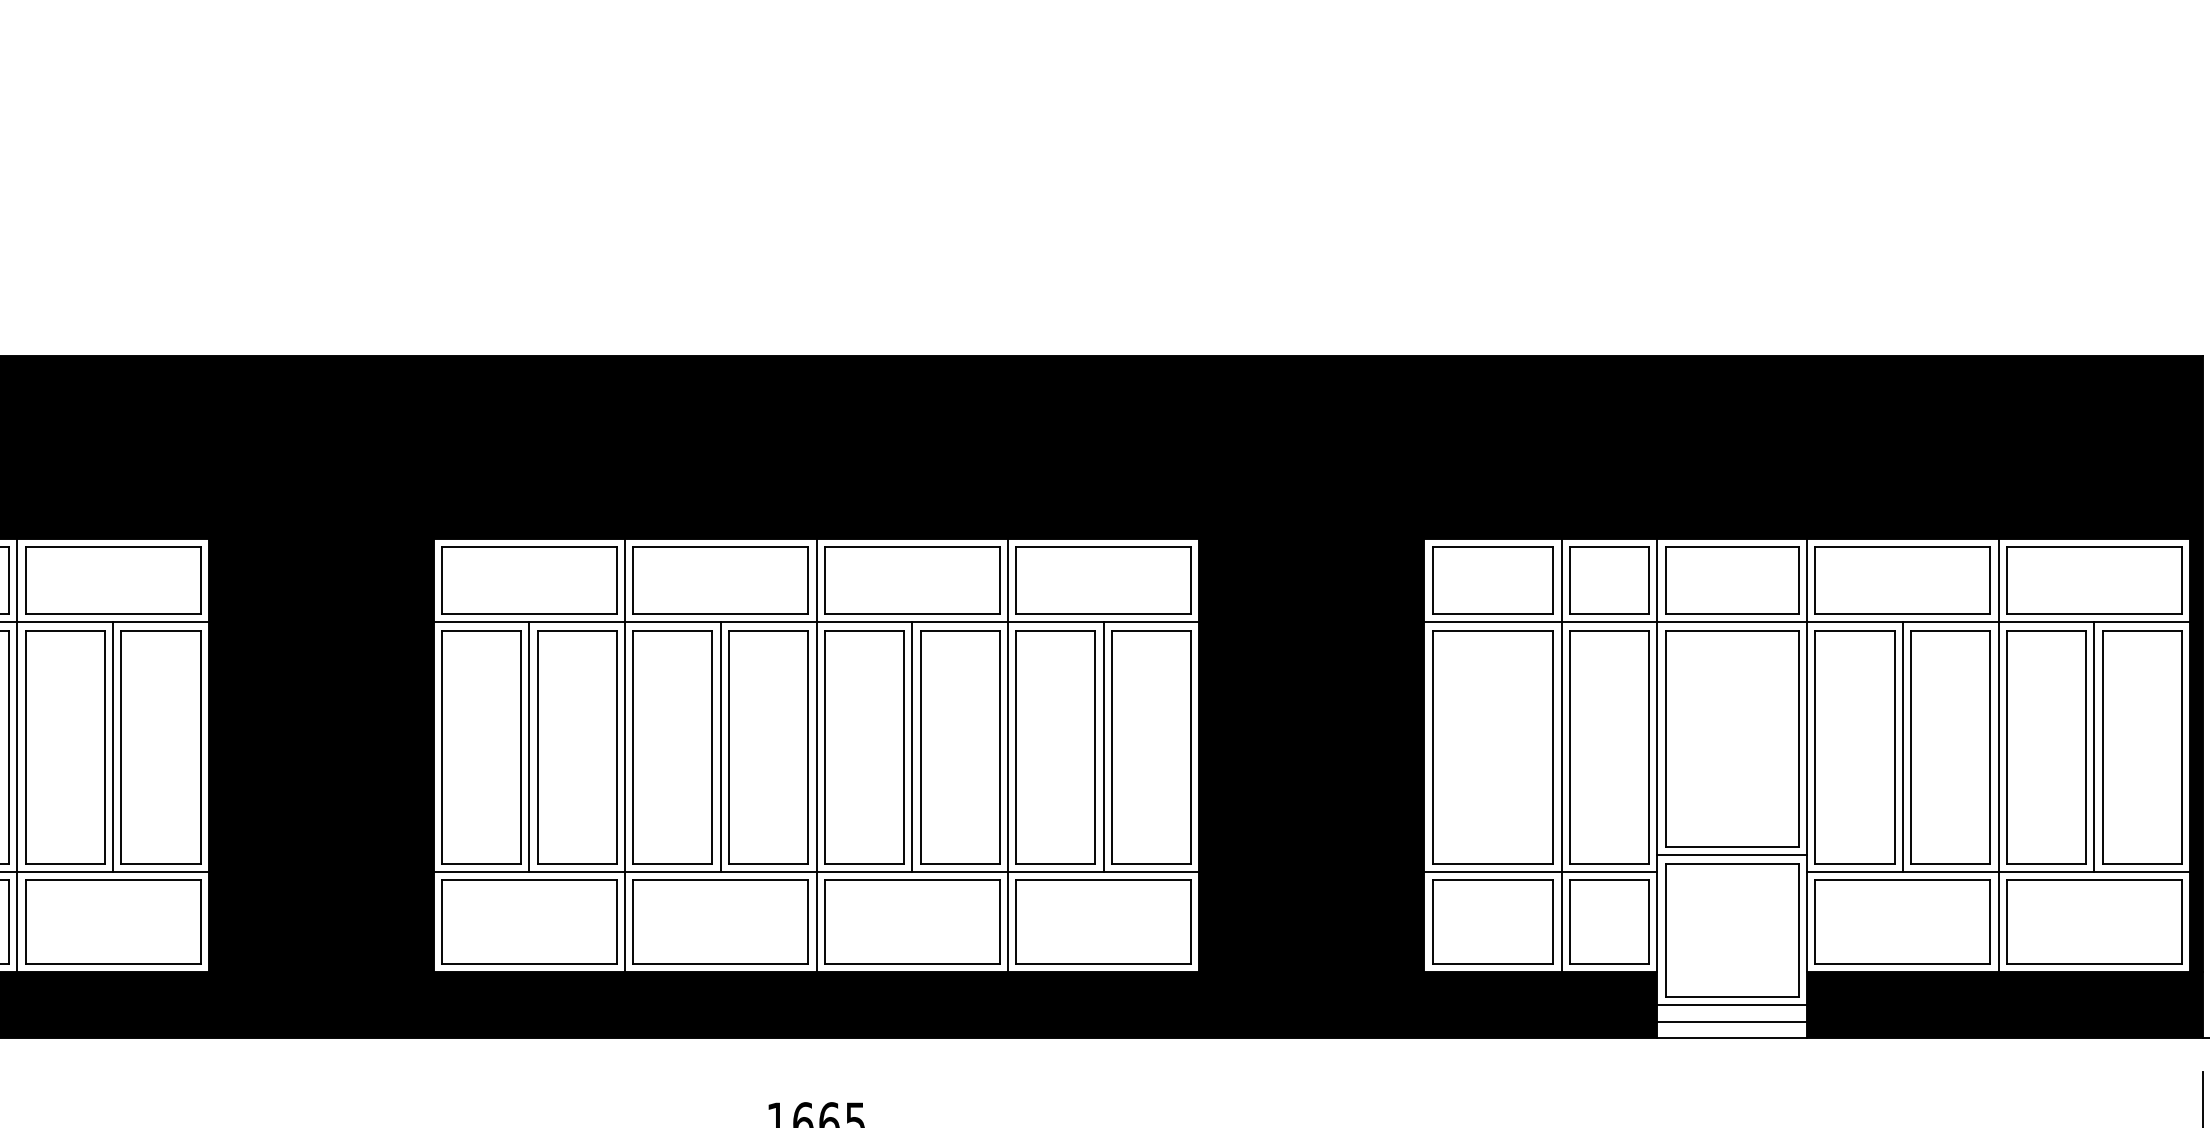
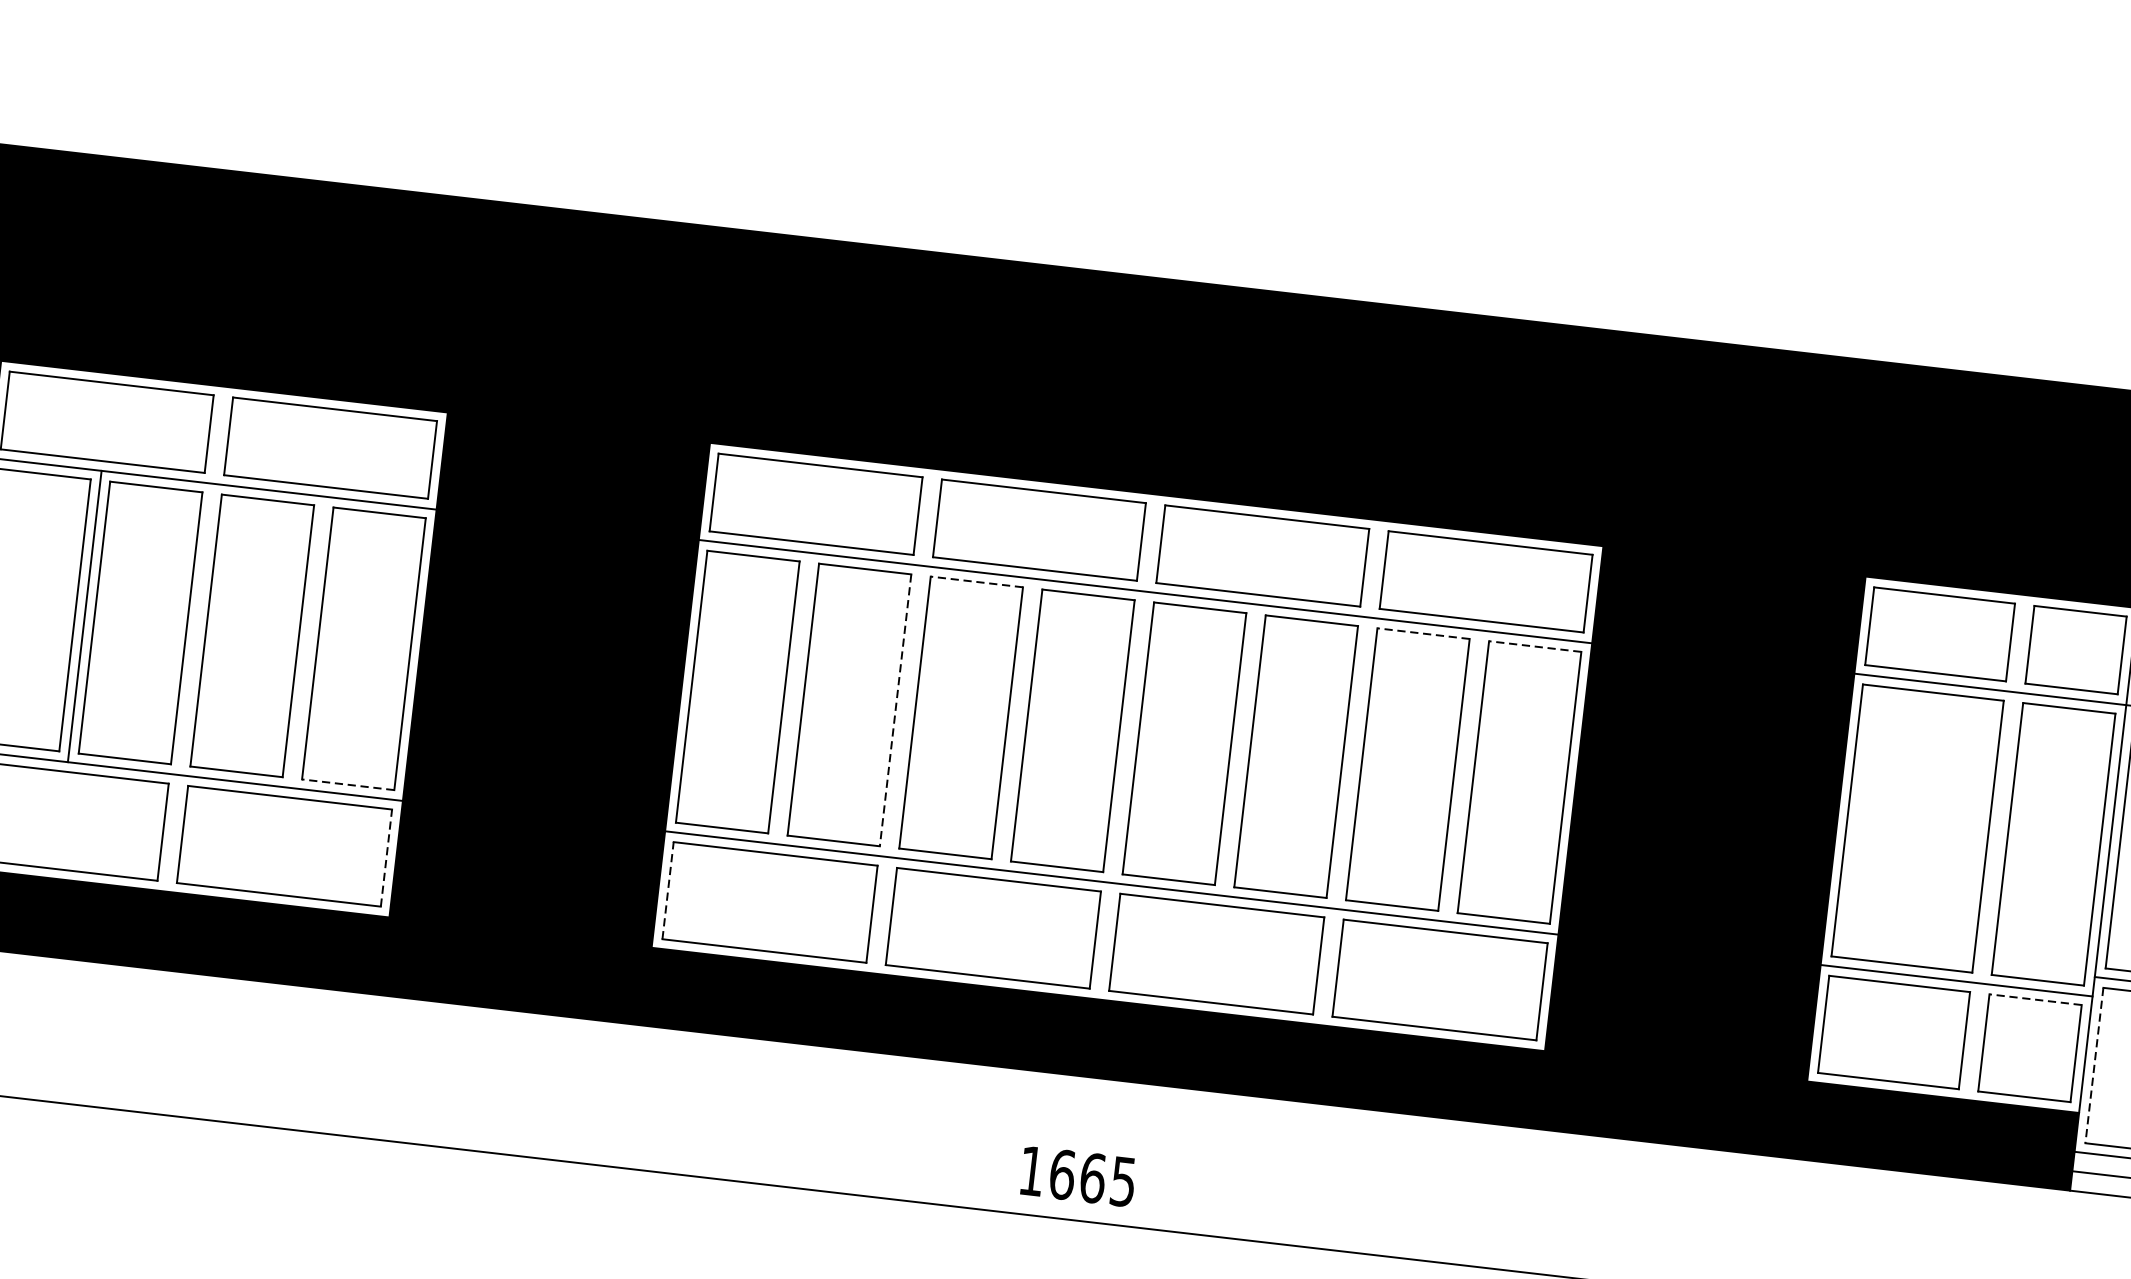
line: (672, 630) -> (976, 581), solid -> dashed
line: (1055, 630) -> (1423, 633), solid -> dashed
line: (1151, 630) -> (1535, 646), solid -> dashed
line: (113, 747) -> (308, 642), removed
line: (529, 747) -> (793, 698), removed
line: (616, 747) -> (895, 710), solid -> dashed
line: (720, 747) -> (1016, 724), removed
line: (912, 747) -> (1240, 750), removed
line: (1103, 747) -> (1463, 776), removed
line: (17, 755) -> (195, 639), removed
line: (625, 755) -> (904, 721), removed
line: (816, 755) -> (1127, 747), removed
line: (1007, 755) -> (1350, 772), removed
line: (1561, 755) -> (1996, 847), removed
line: (160, 863) -> (347, 784), solid -> dashed
line: (1609, 880) -> (2035, 999), solid -> dashed
line: (200, 921) -> (386, 857), solid -> dashed
line: (441, 921) -> (667, 890), solid -> dashed
line: (1665, 930) -> (2094, 1065), solid -> dashed

